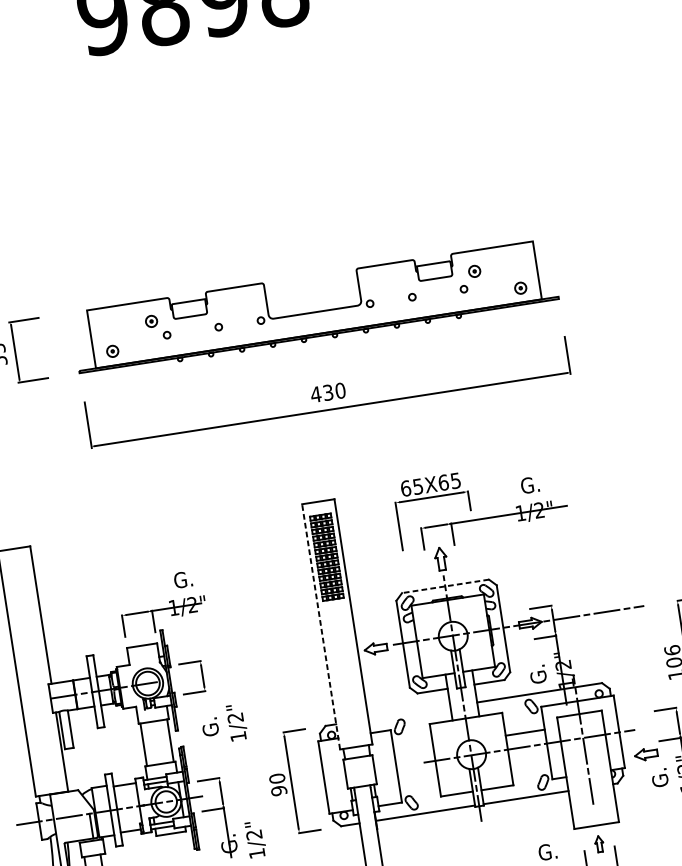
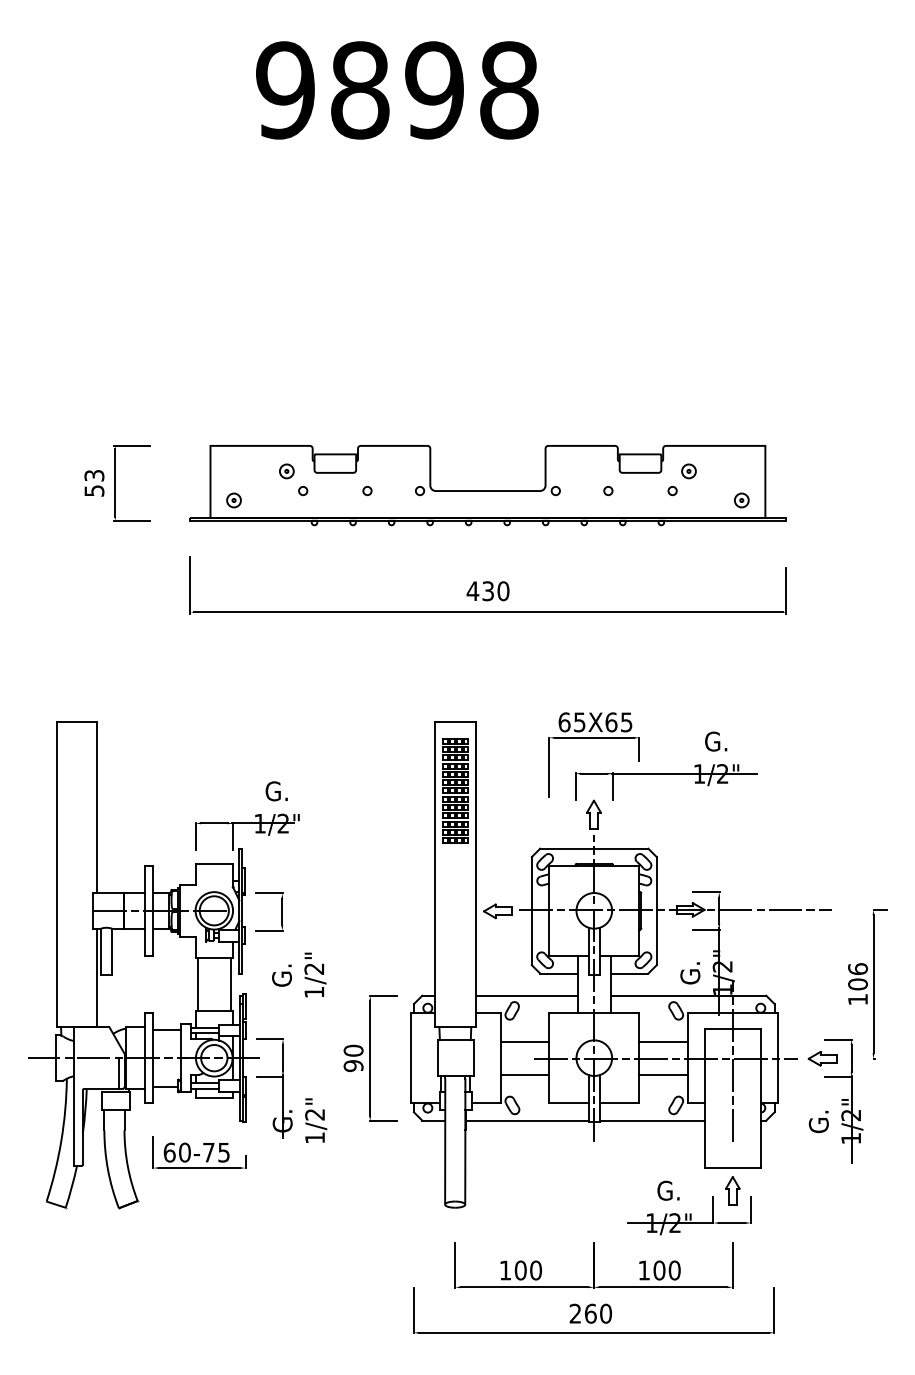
line: (444, 586) -> (593, 848), dashed -> solid
line: (321, 626) -> (435, 874), dashed -> solid
line: (409, 712) -> (526, 995), added
line: (413, 749) -> (524, 1041), added
part: (646, 754) -> (822, 1058), moved
line: (529, 759) -> (663, 1074), added
line: (417, 776) -> (524, 1074), added
part: (599, 843) -> (732, 1190), size x1.43

